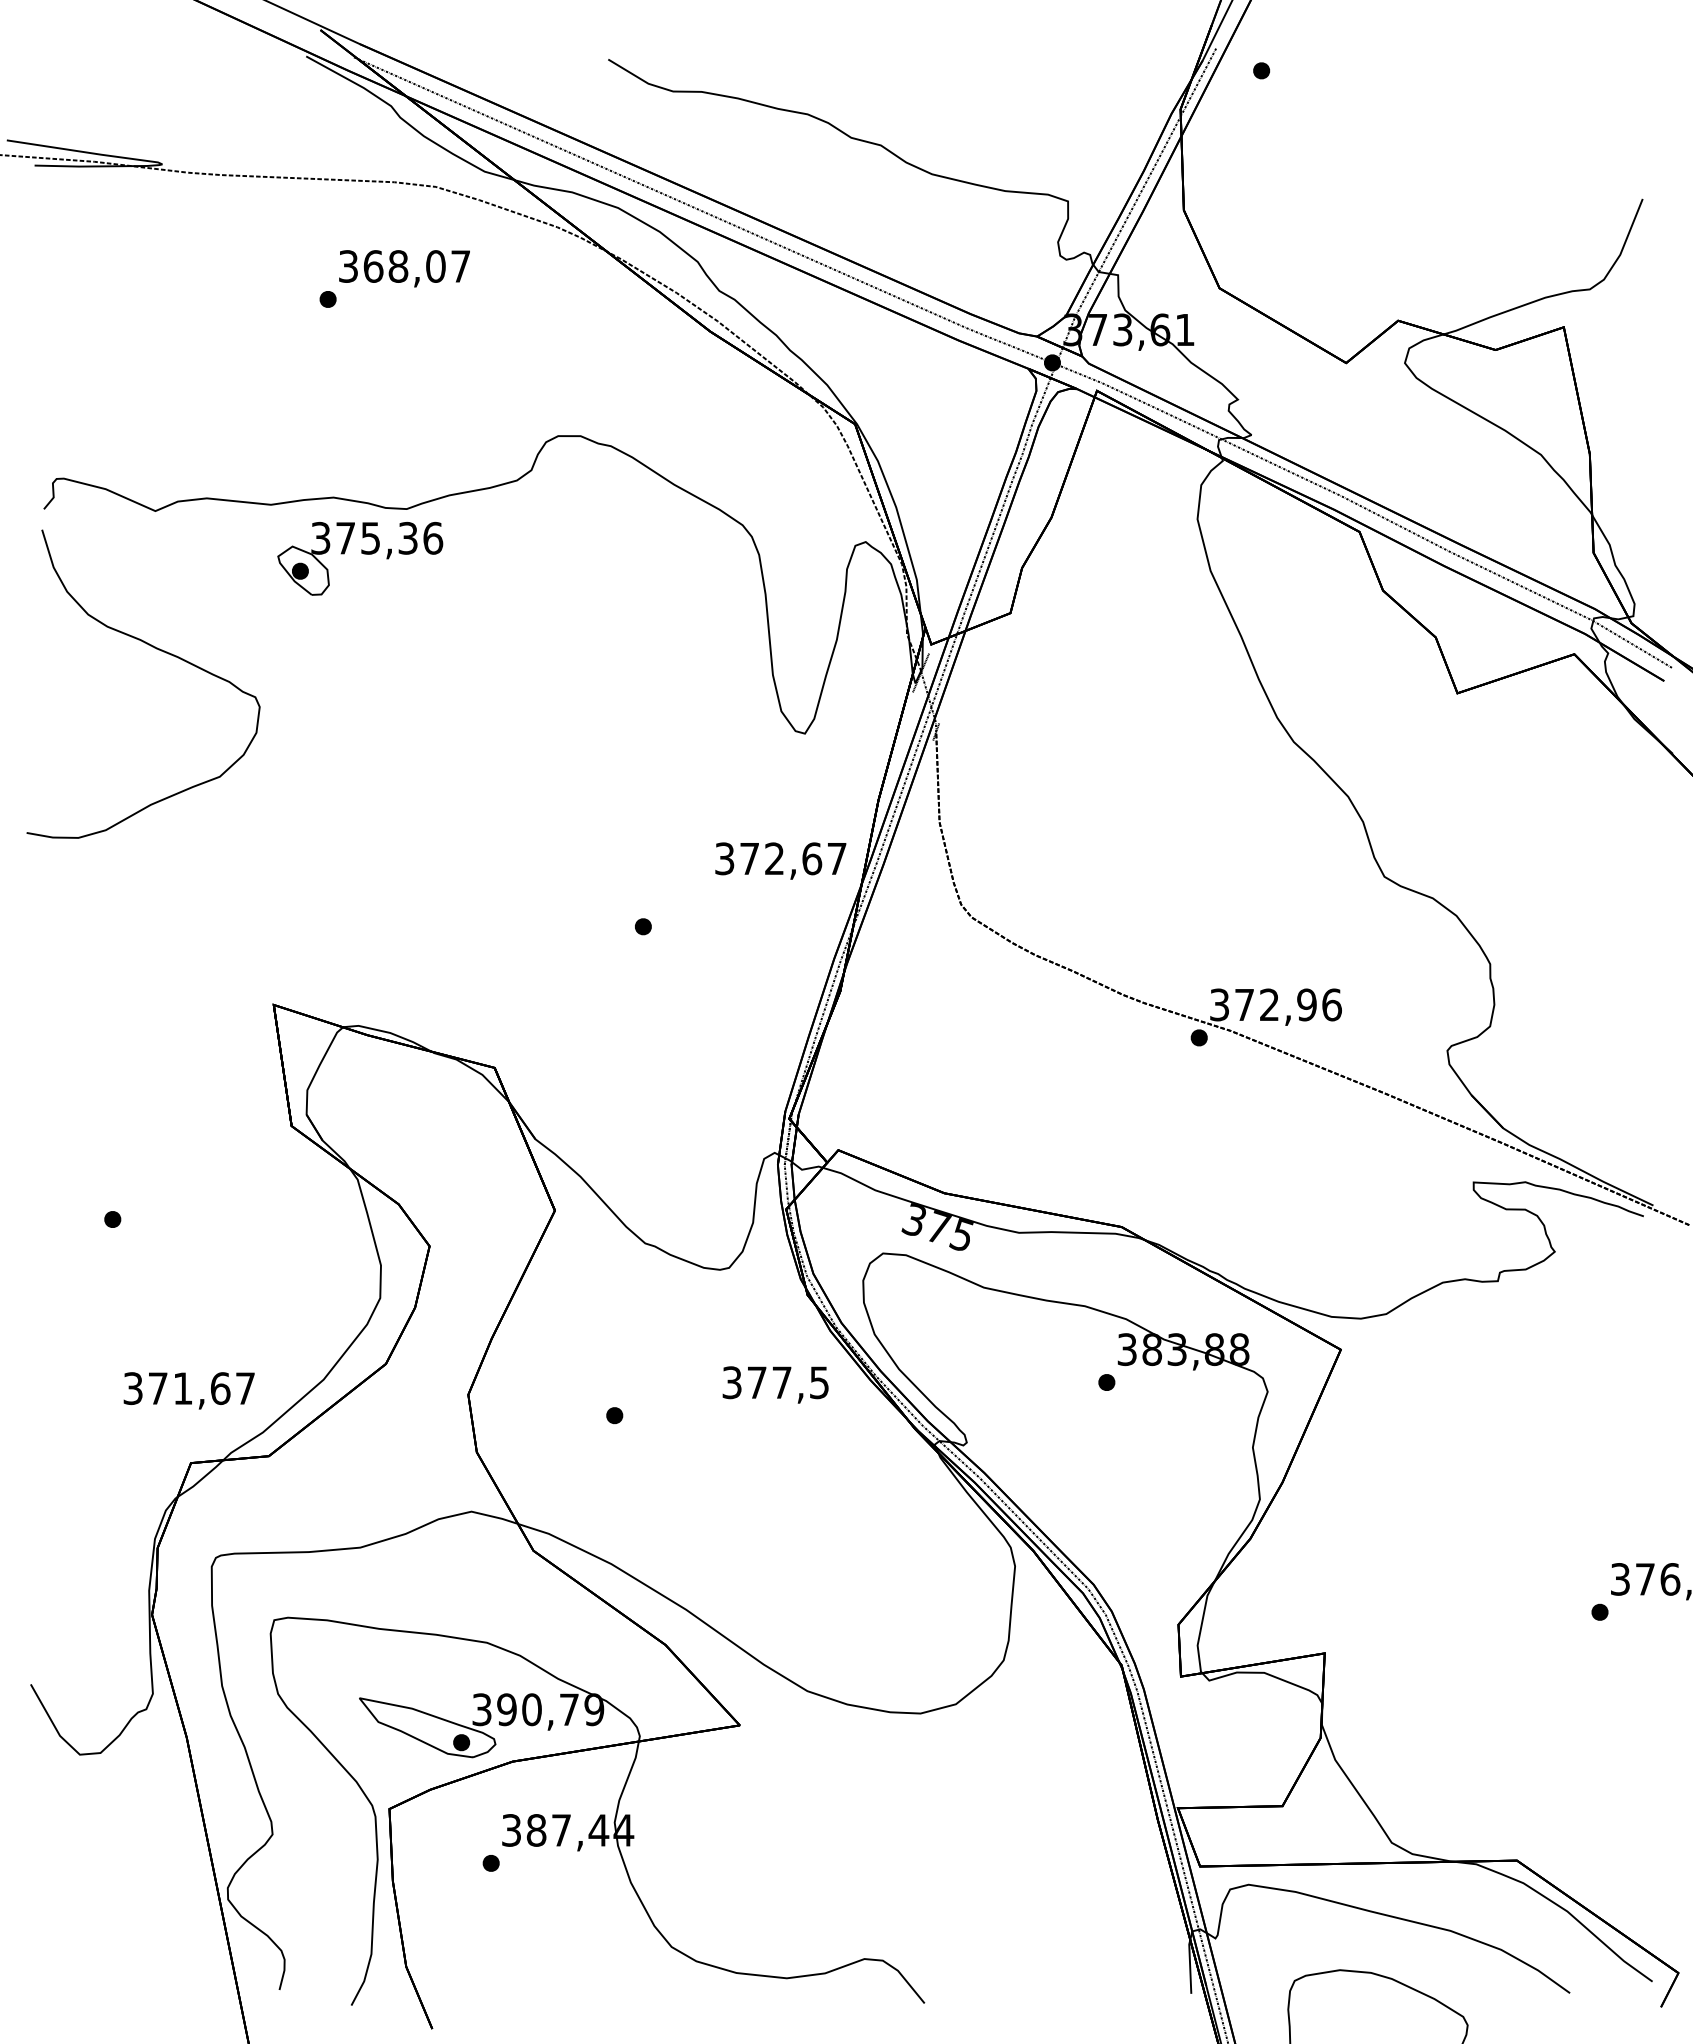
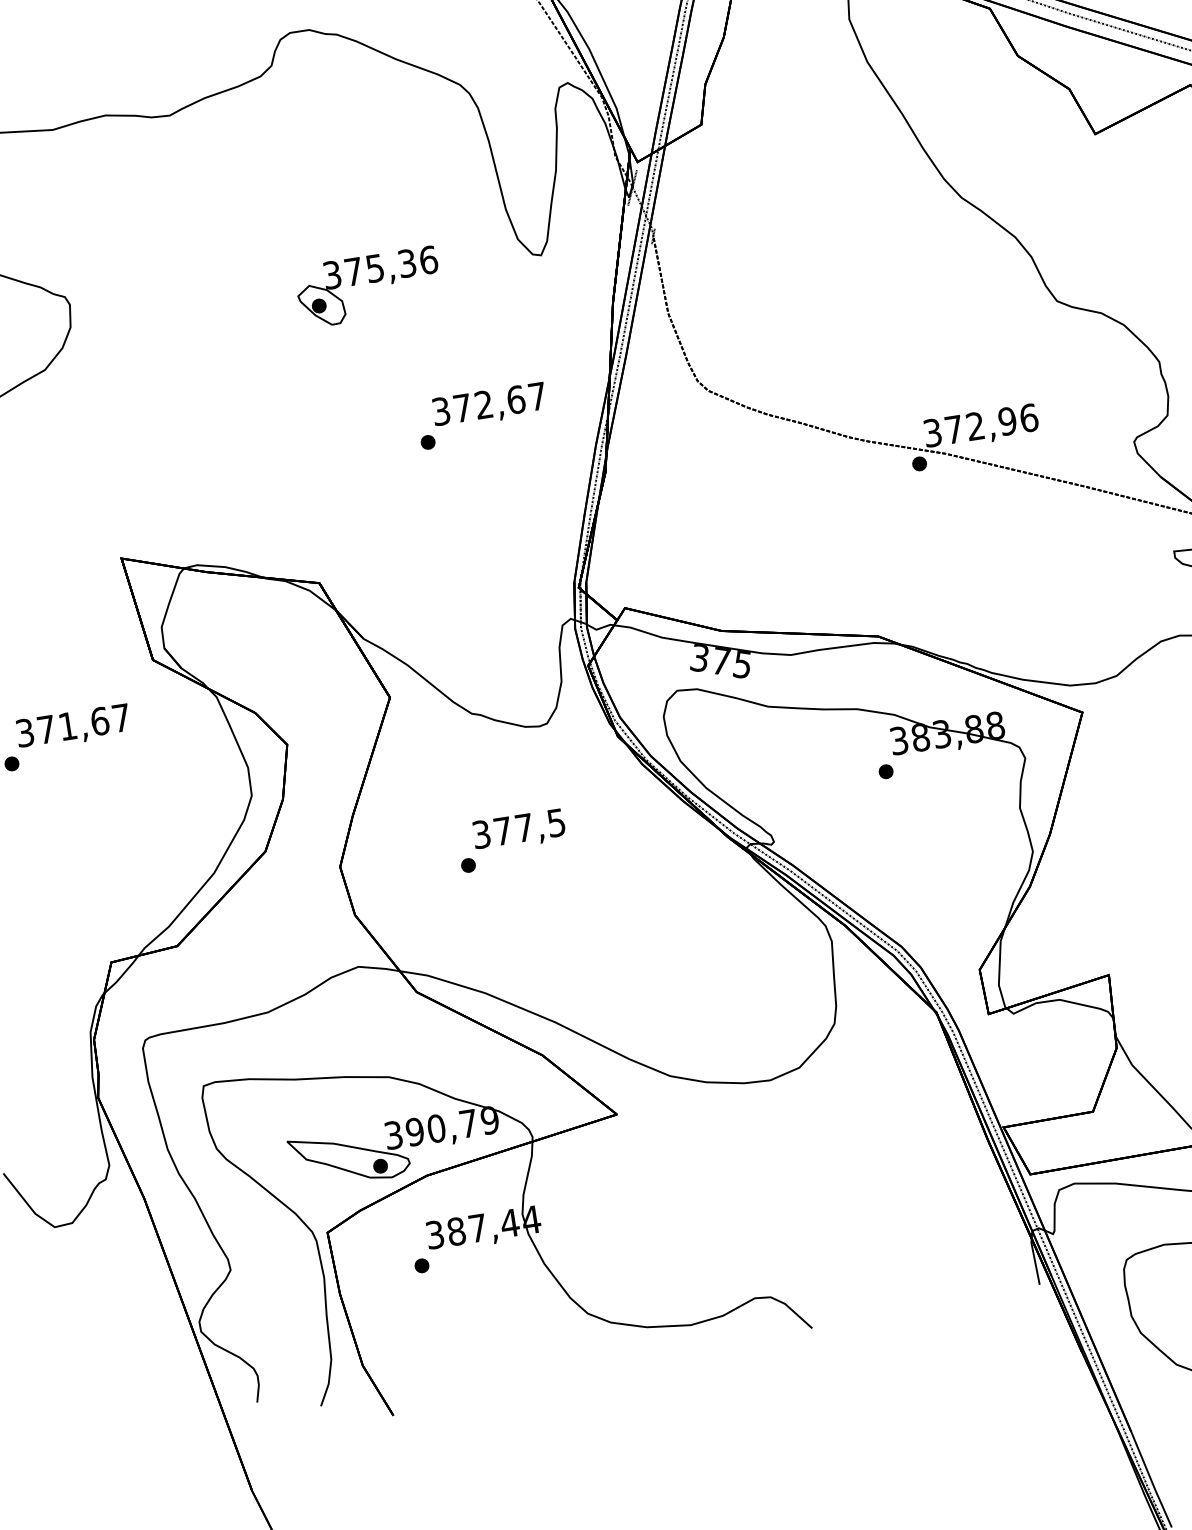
part: (360, 558) -> (369, 287), moved
text: (780, 860) -> (489, 405), moved
text: (775, 1384) -> (519, 830), moved
text: (188, 1390) -> (72, 727), moved

